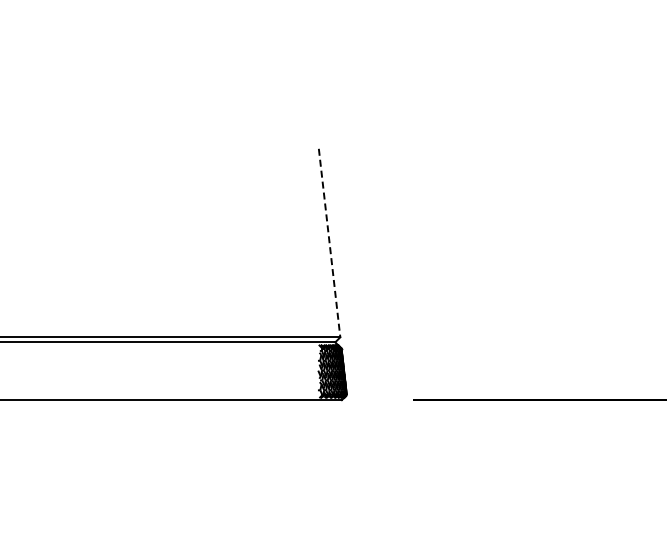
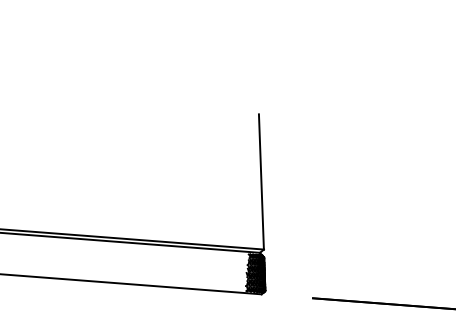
line: (329, 243) -> (261, 182), dashed -> solid

